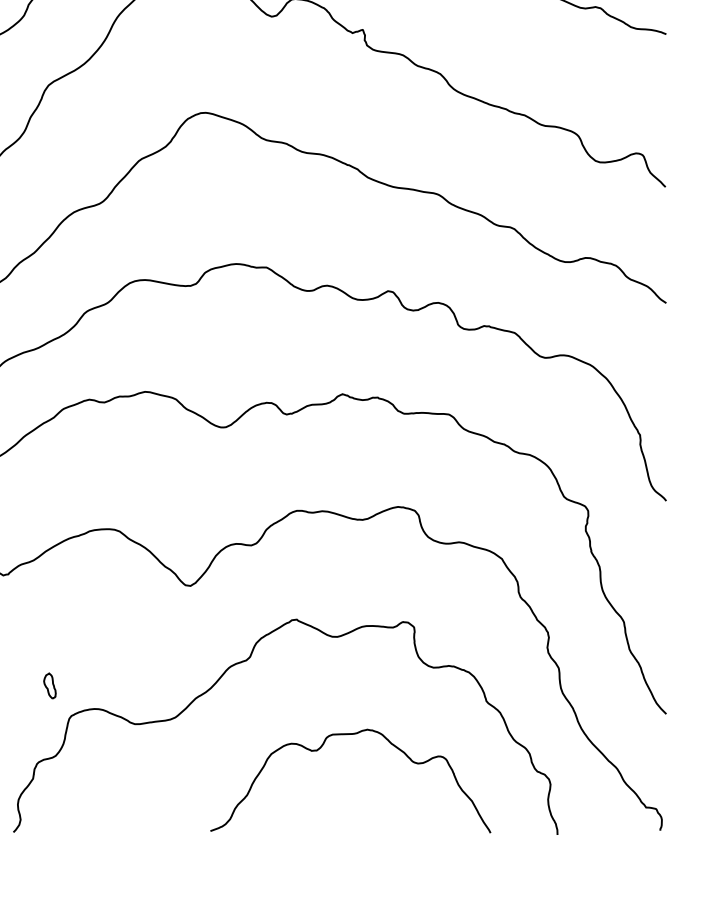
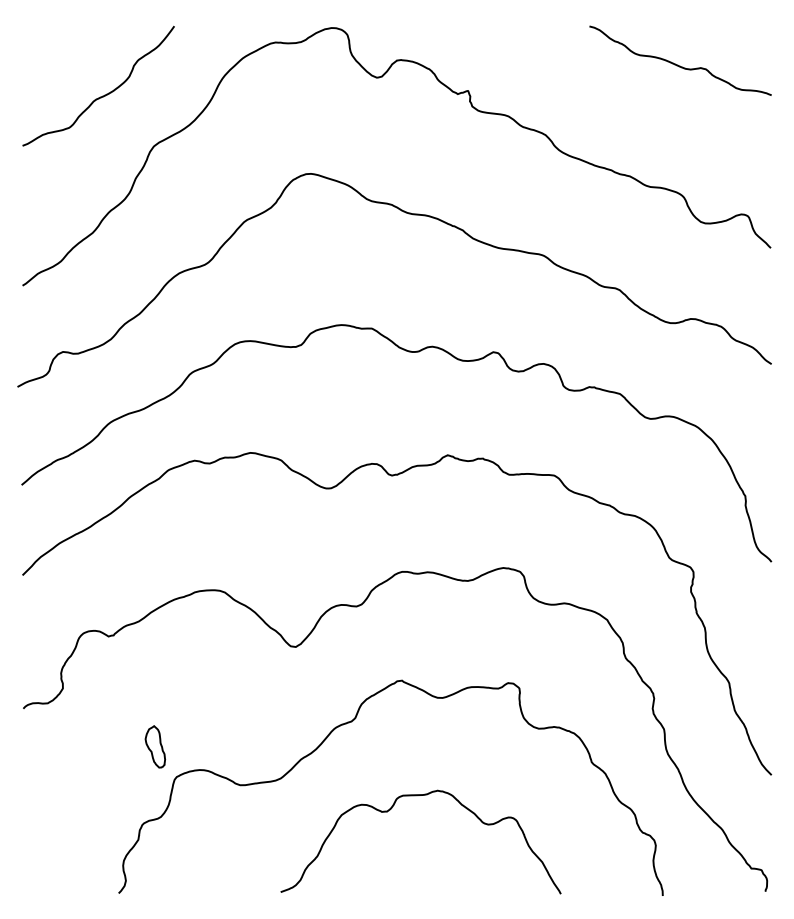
part: (49, 685) -> (154, 746), size x1.67
curve: (320, 749) -> (390, 810), moved

